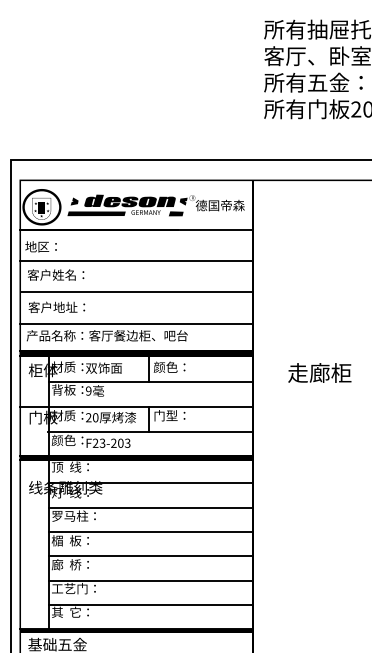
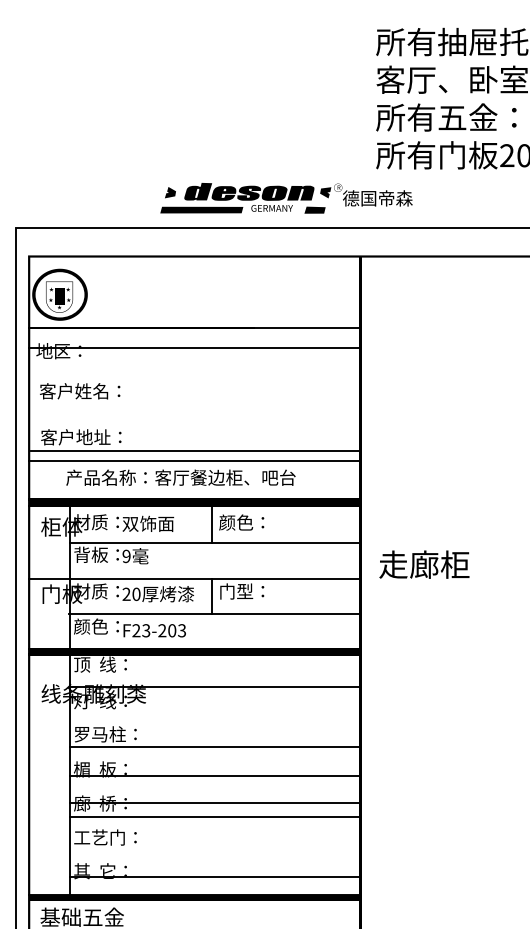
text: (156, 205) -> (286, 198), moved
line: (136, 261) -> (194, 347), moved
line: (137, 292) -> (195, 450), moved
text: (106, 335) -> (180, 477), moved
text: (319, 372) -> (424, 564), moved
line: (150, 507) -> (214, 747), moved
line: (150, 531) -> (214, 775), moved
line: (150, 556) -> (214, 817), moved
line: (150, 580) -> (214, 802), moved
line: (150, 604) -> (214, 876), moved

